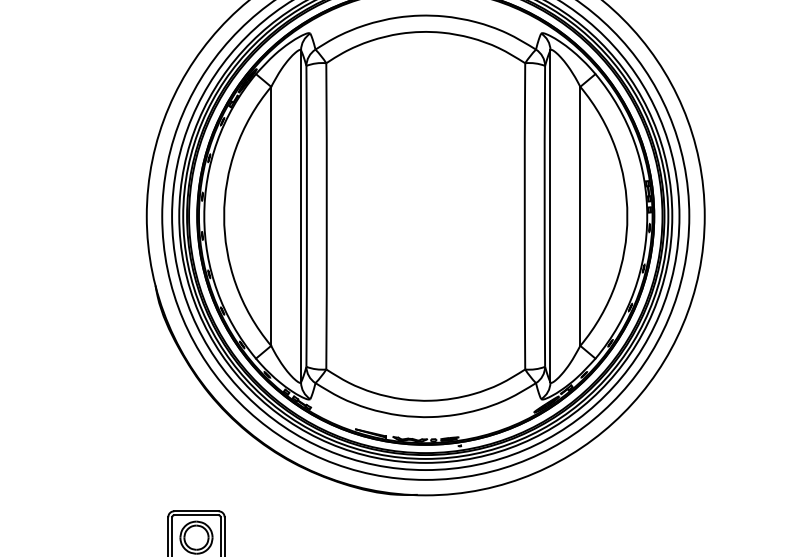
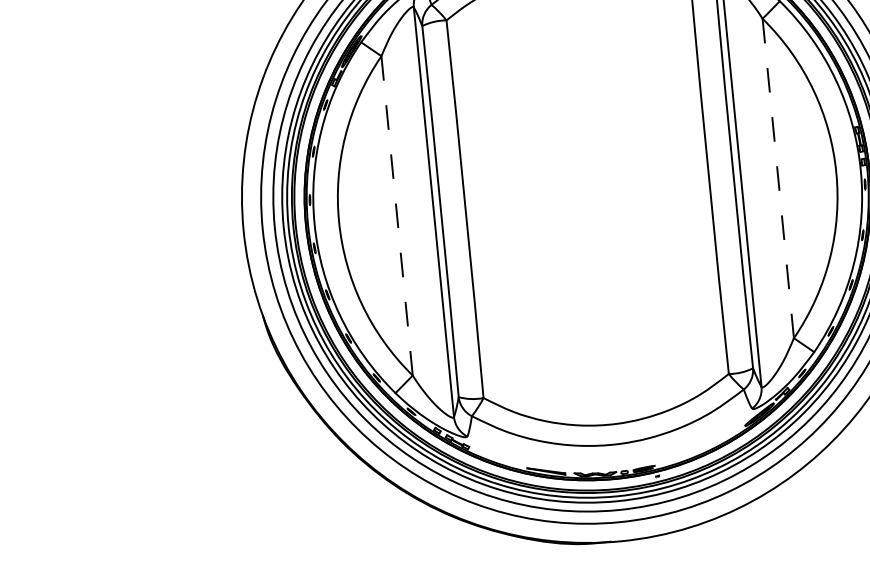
line: (271, 216) -> (397, 216), solid -> dashed
line: (580, 216) -> (778, 178), solid -> dashed

